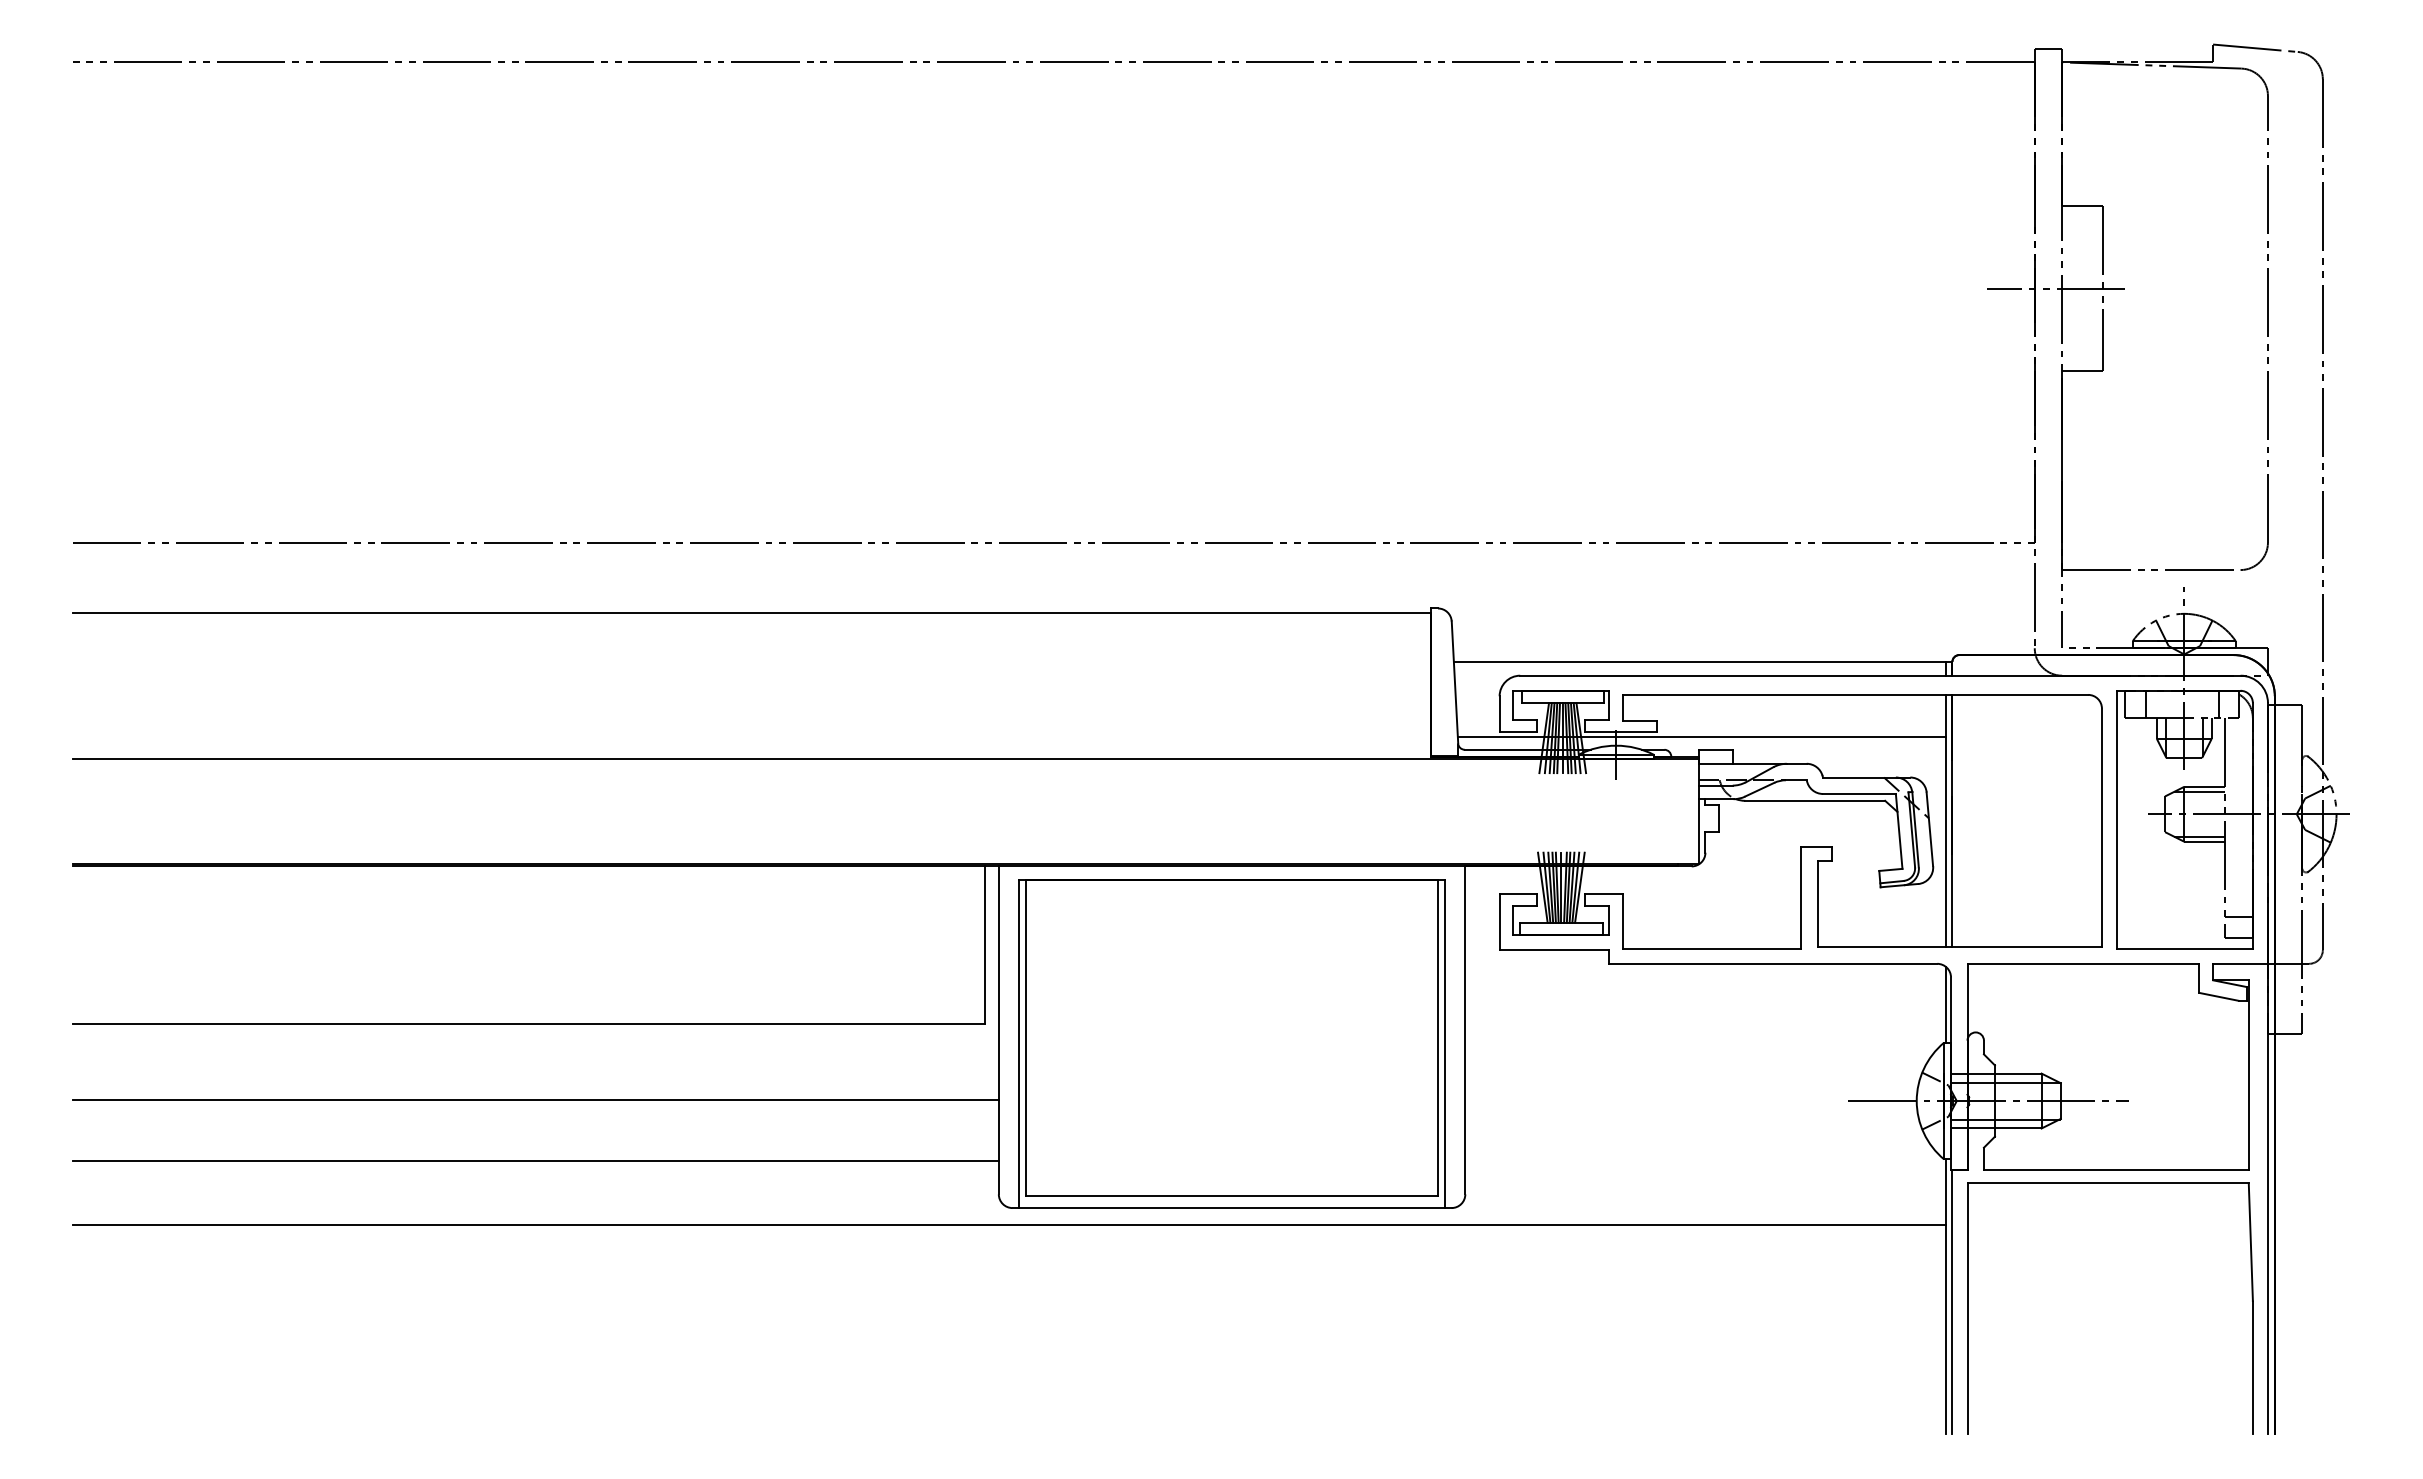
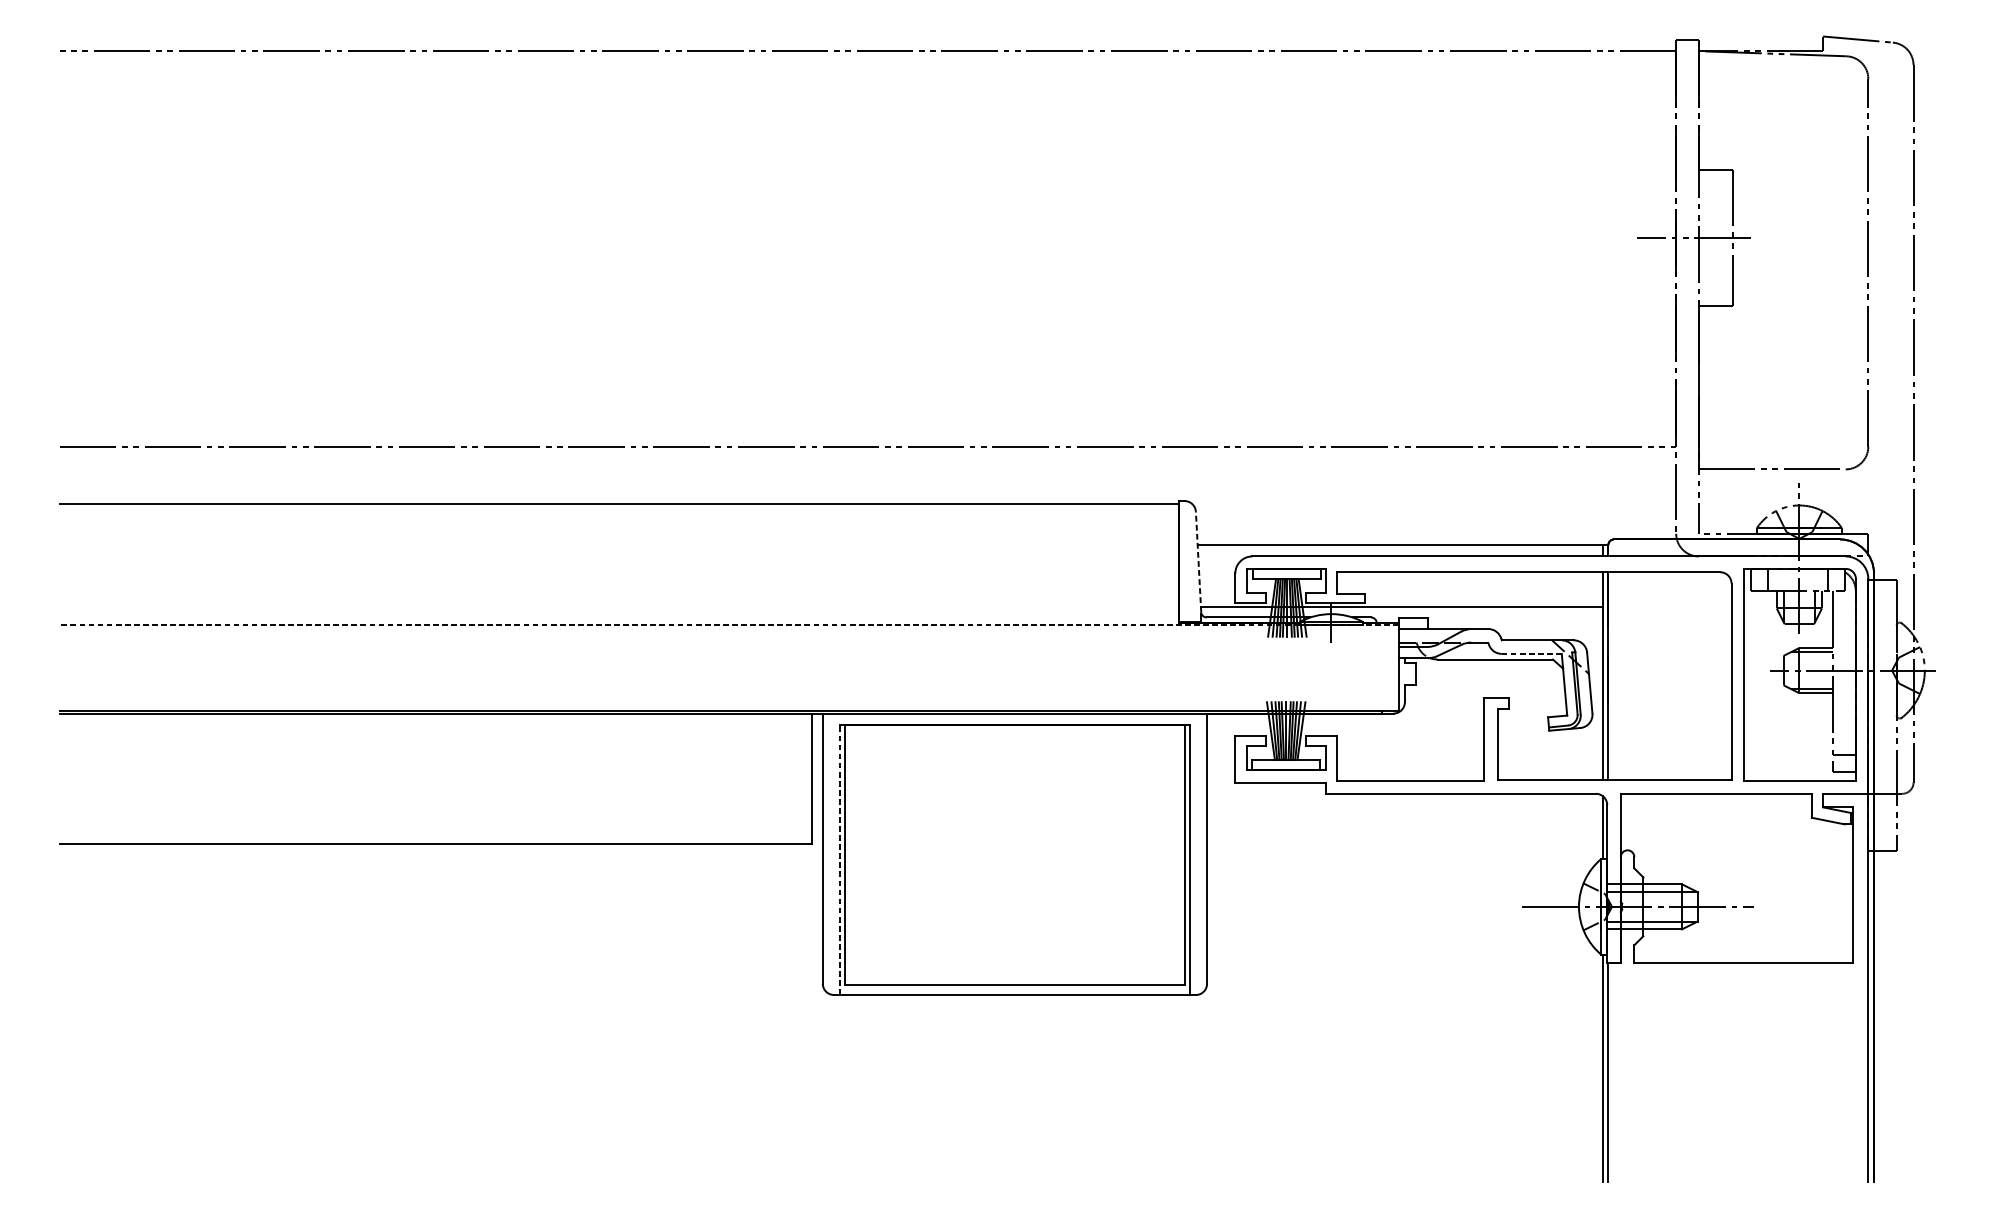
line: (1454, 681) -> (1198, 561), solid -> dashed
line: (885, 759) -> (729, 625), solid -> dashed
line: (1858, 793) -> (1530, 653), solid -> dashed
line: (1019, 1044) -> (839, 860), solid -> dashed
line: (535, 1099) -> (441, 905), removed
line: (535, 1161) -> (441, 956), removed
part: (2110, 1183) -> (1738, 974), removed
line: (1008, 1224) -> (830, 1008), removed

